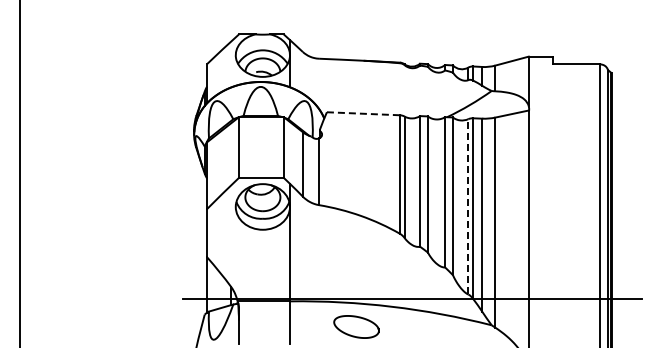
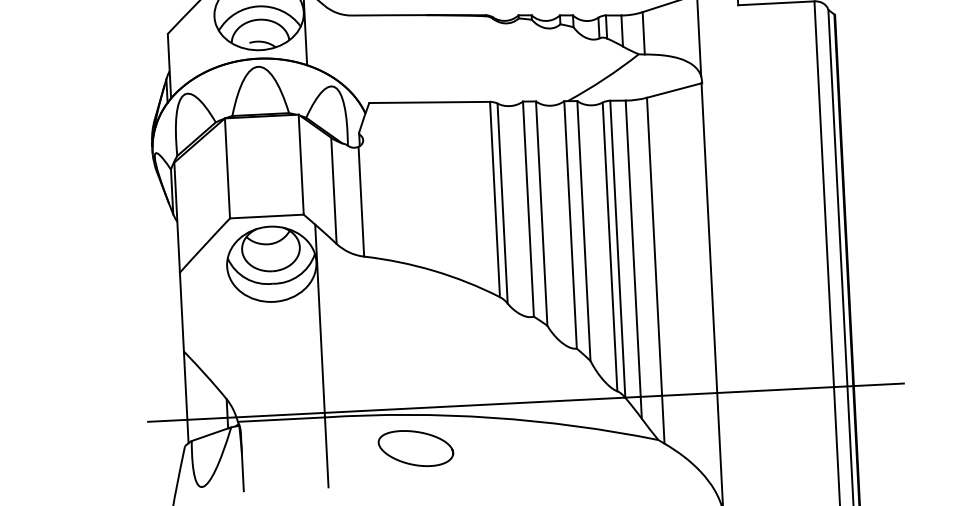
line: (363, 113) -> (429, 102), dashed -> solid
line: (468, 206) -> (610, 246), dashed -> solid
curve: (358, 318) -> (418, 434), moved

